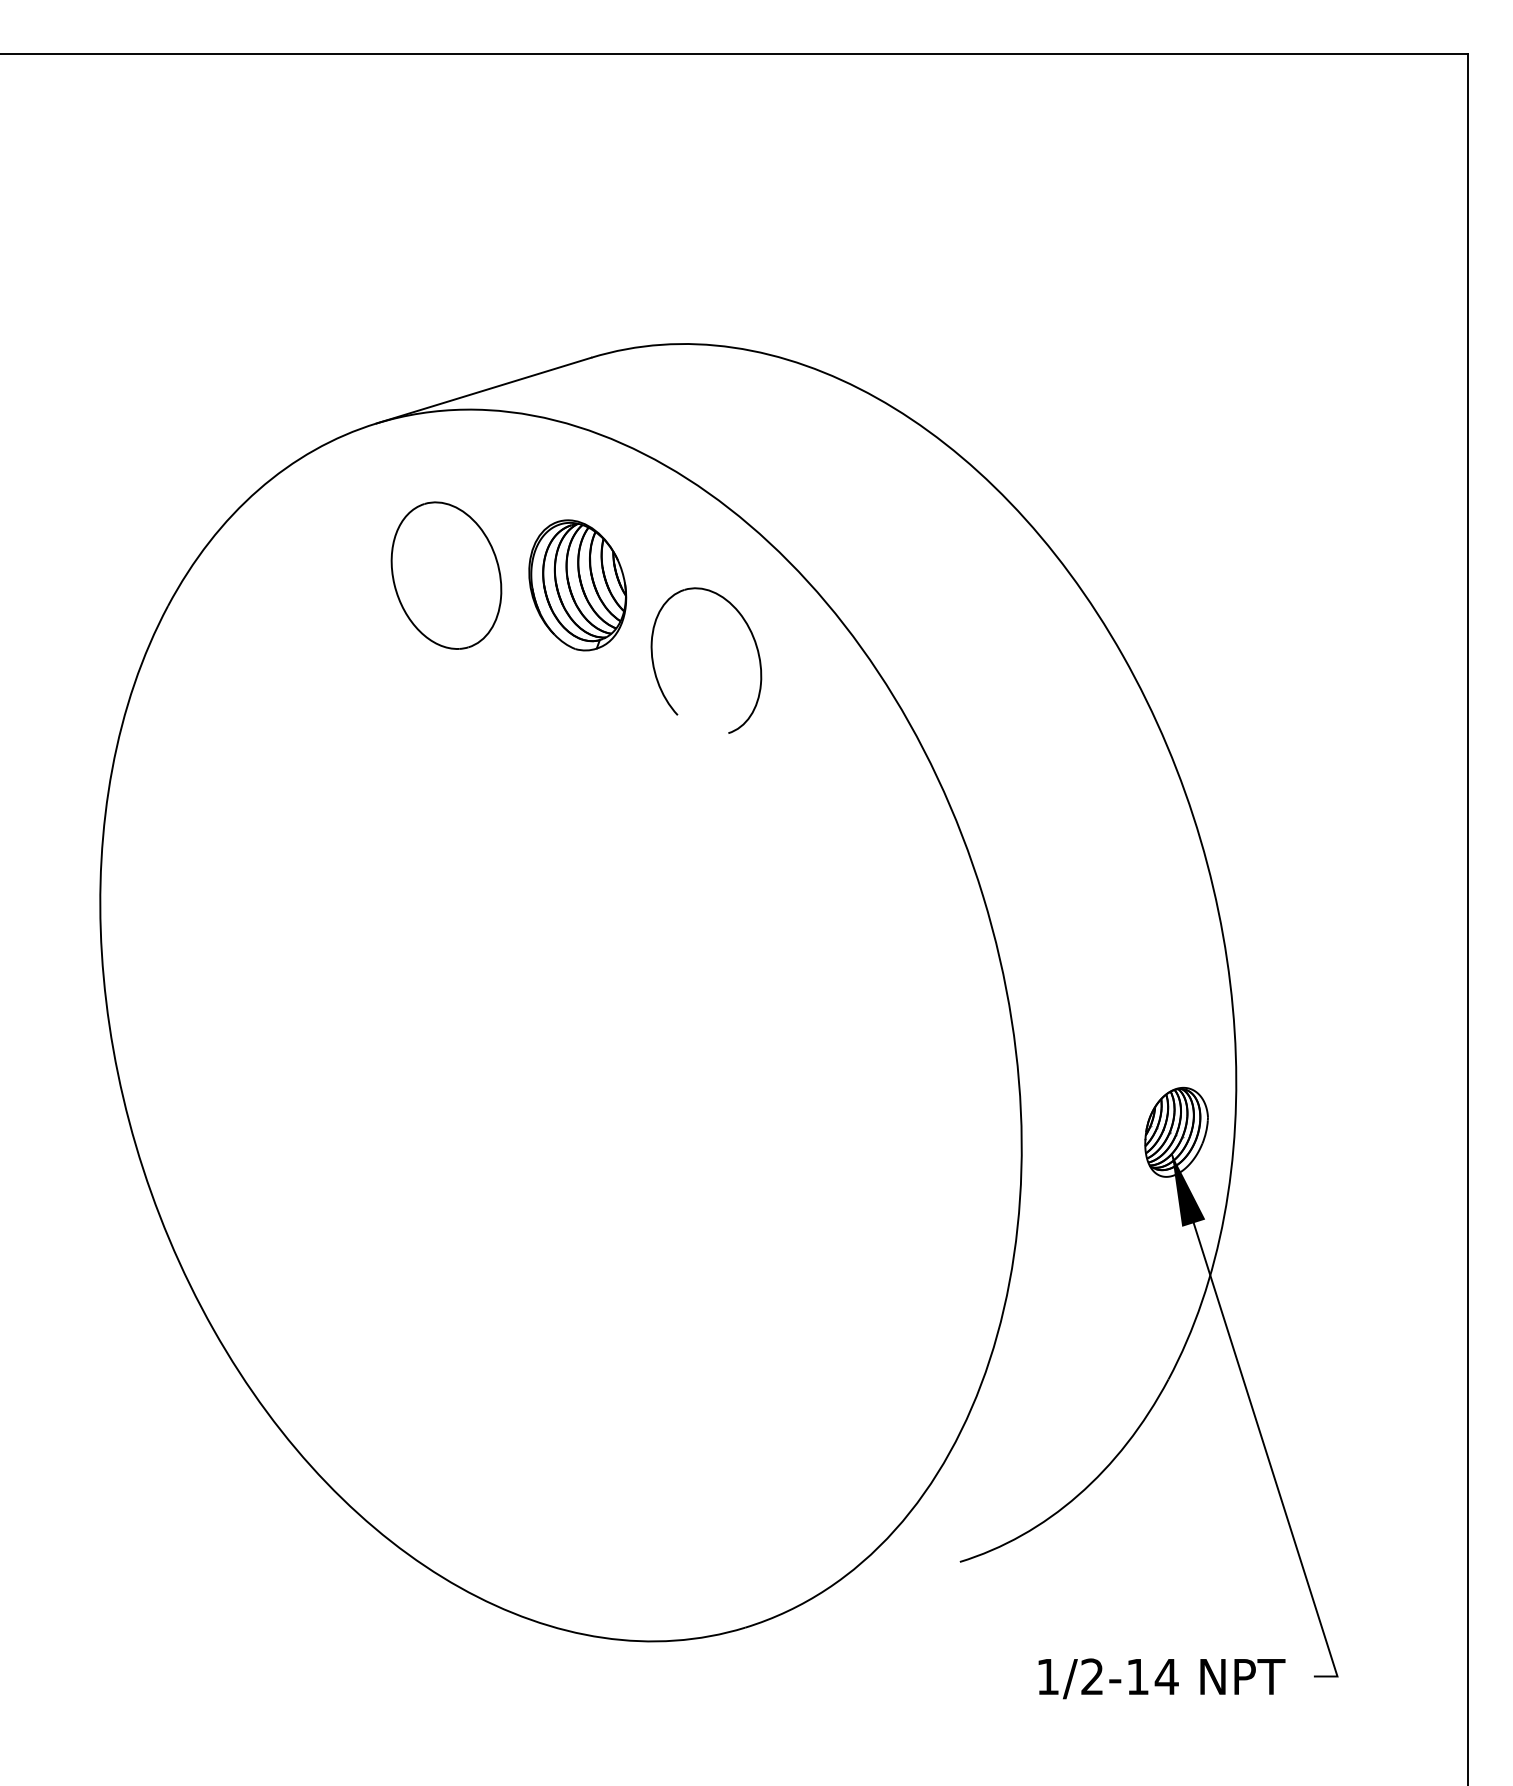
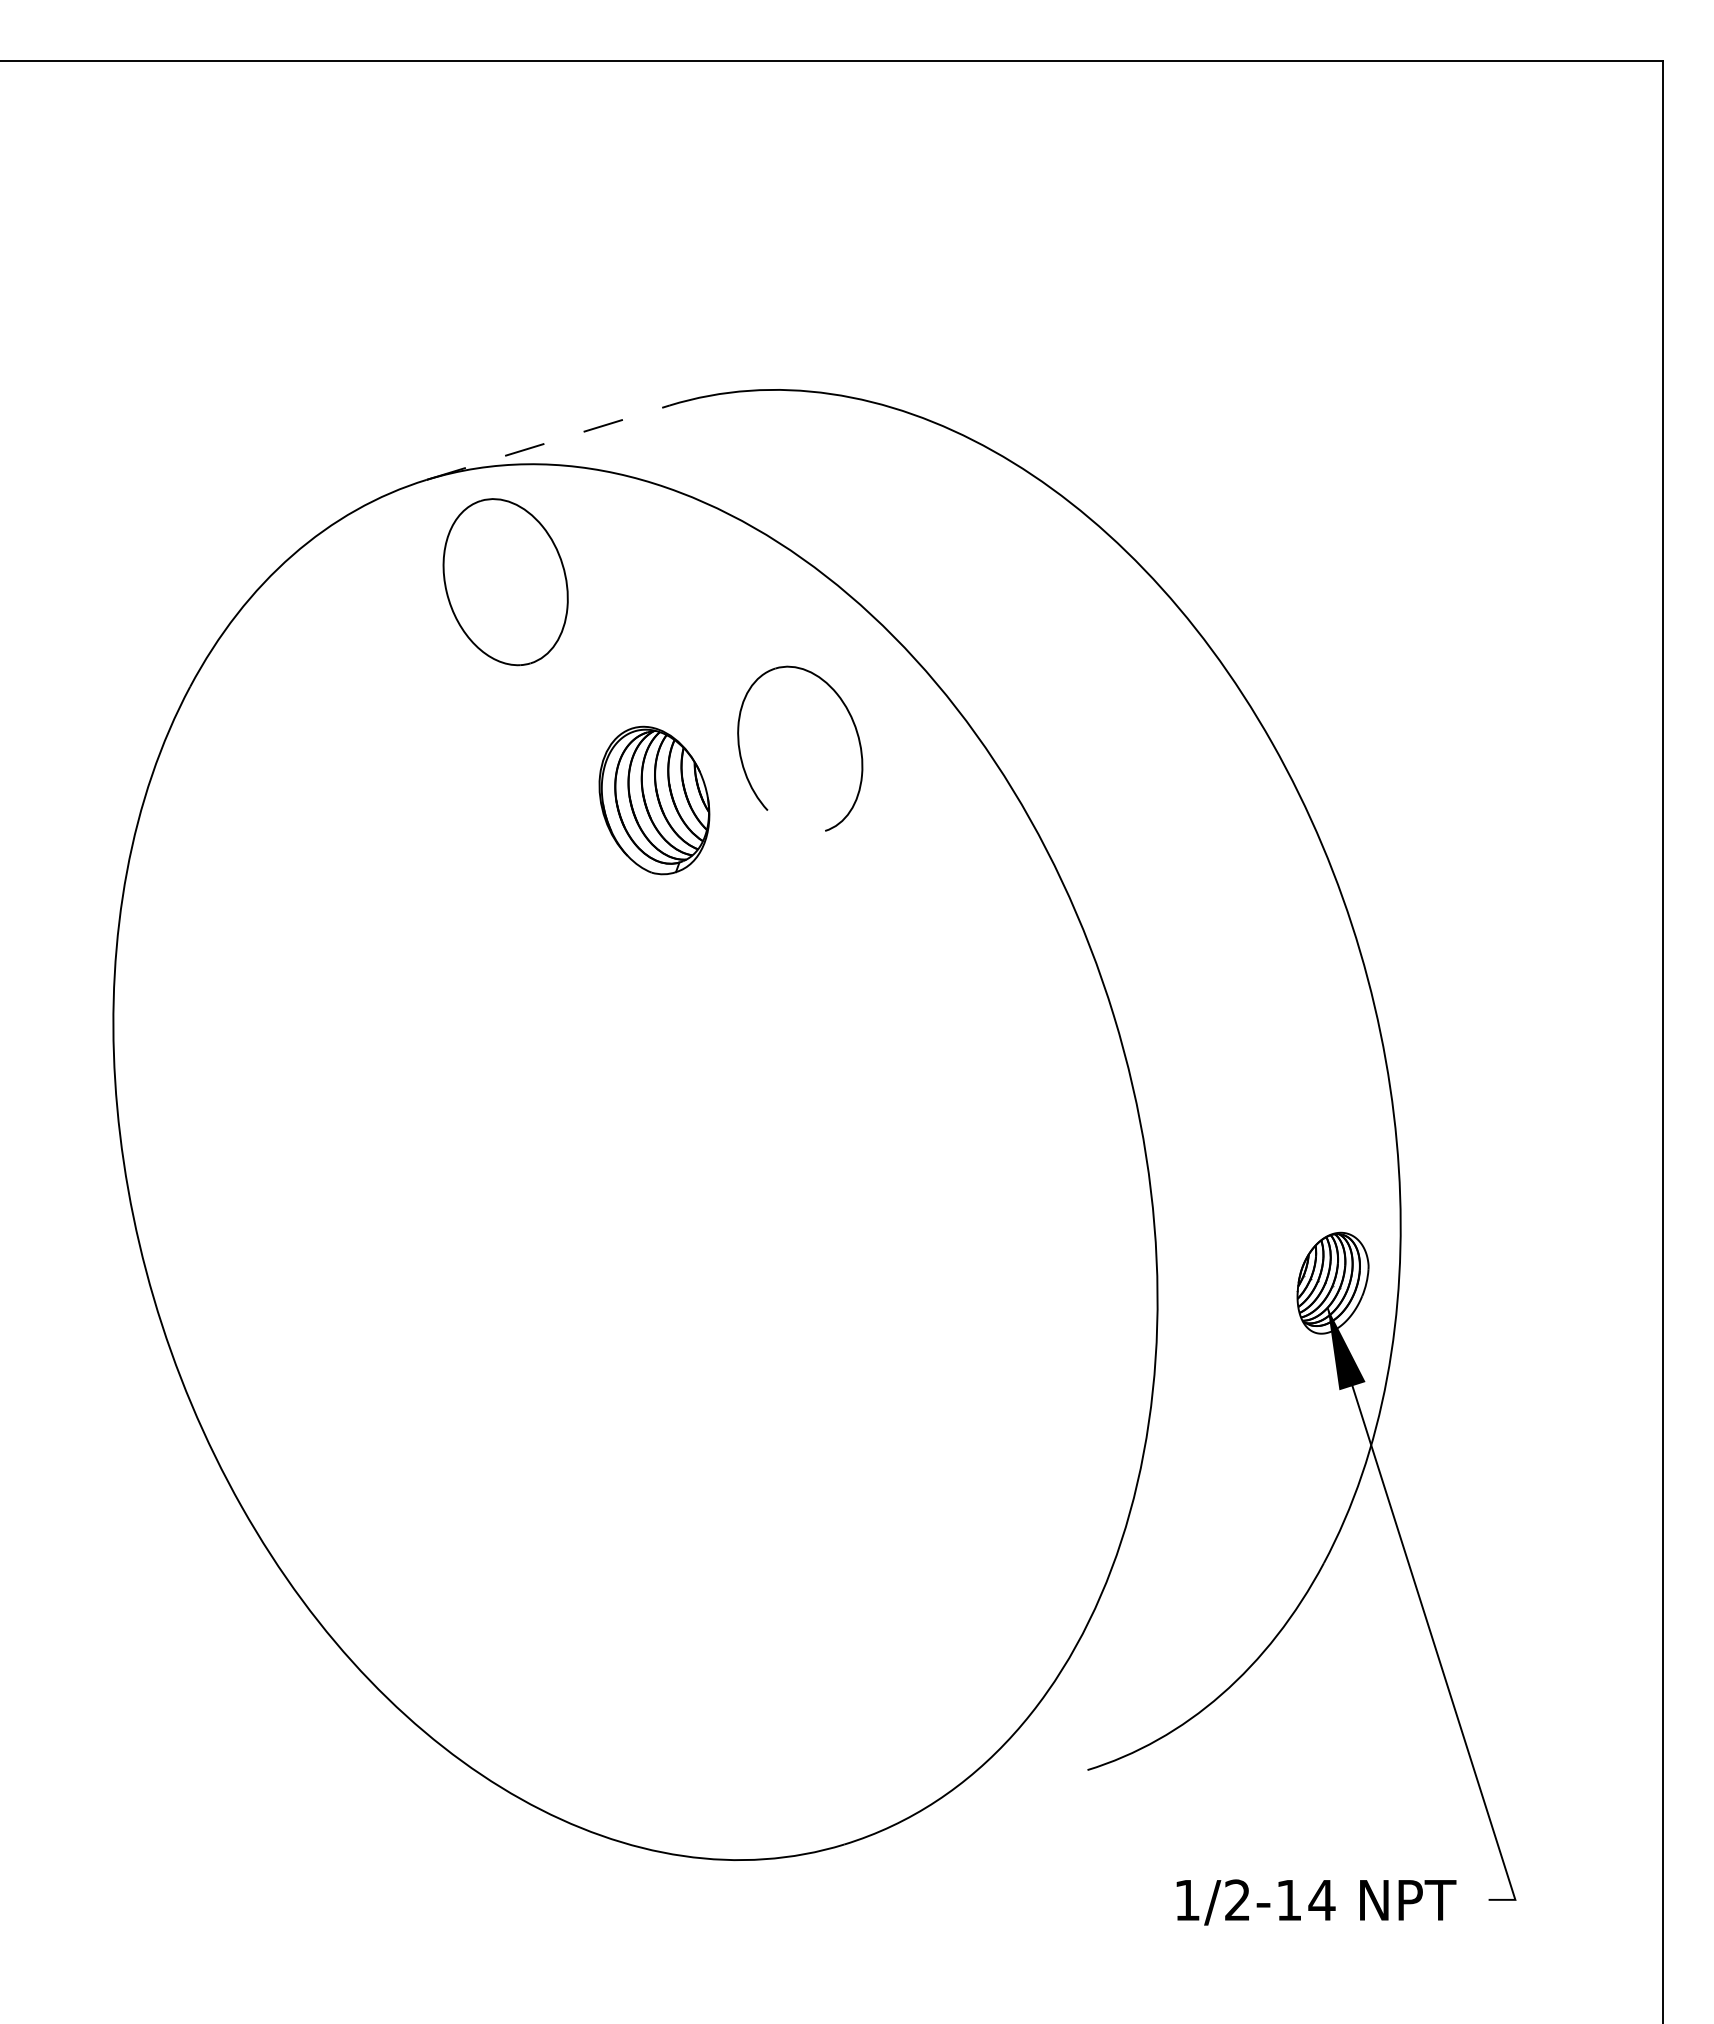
line: (484, 390) -> (548, 442), solid -> dashed
part: (446, 575) -> (505, 581), moved
part: (577, 585) -> (654, 800), moved

